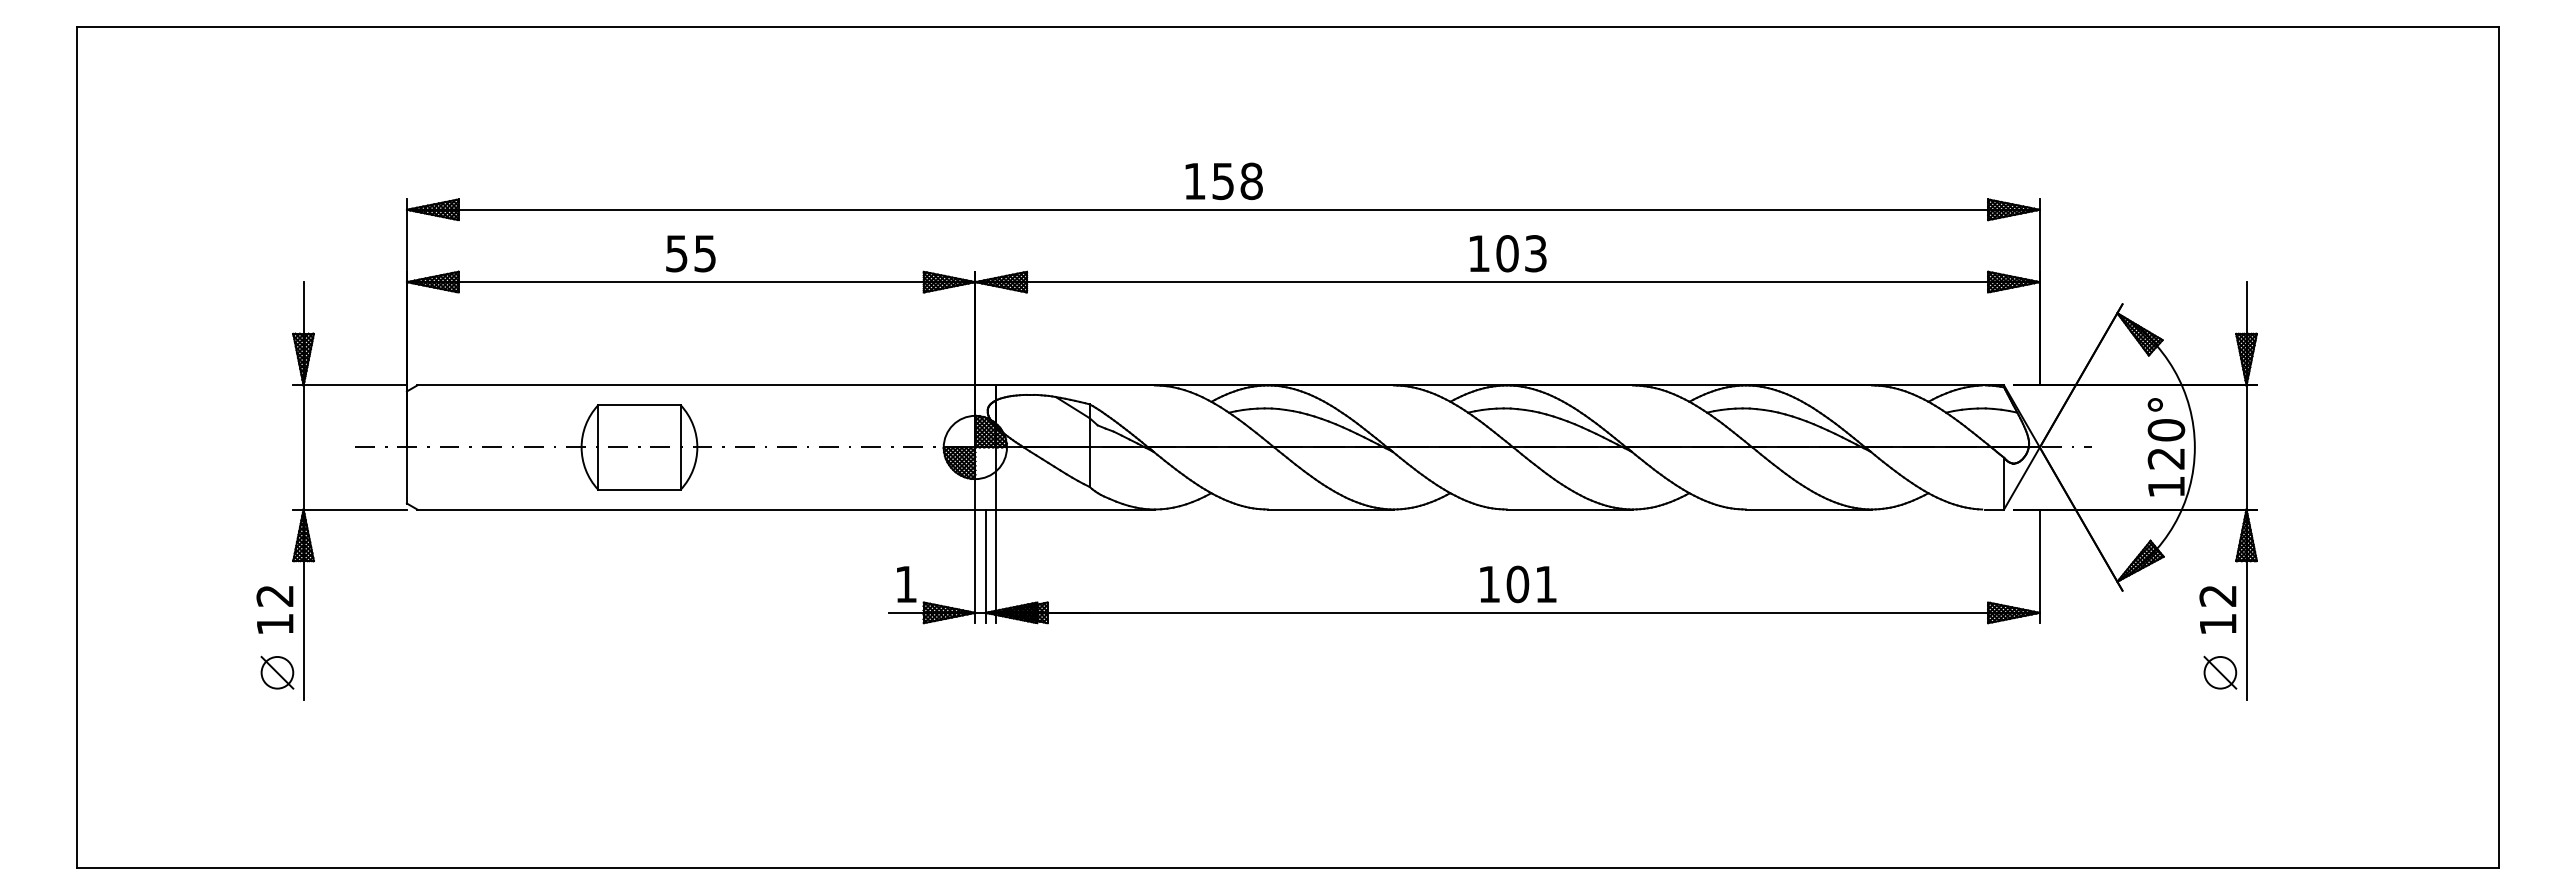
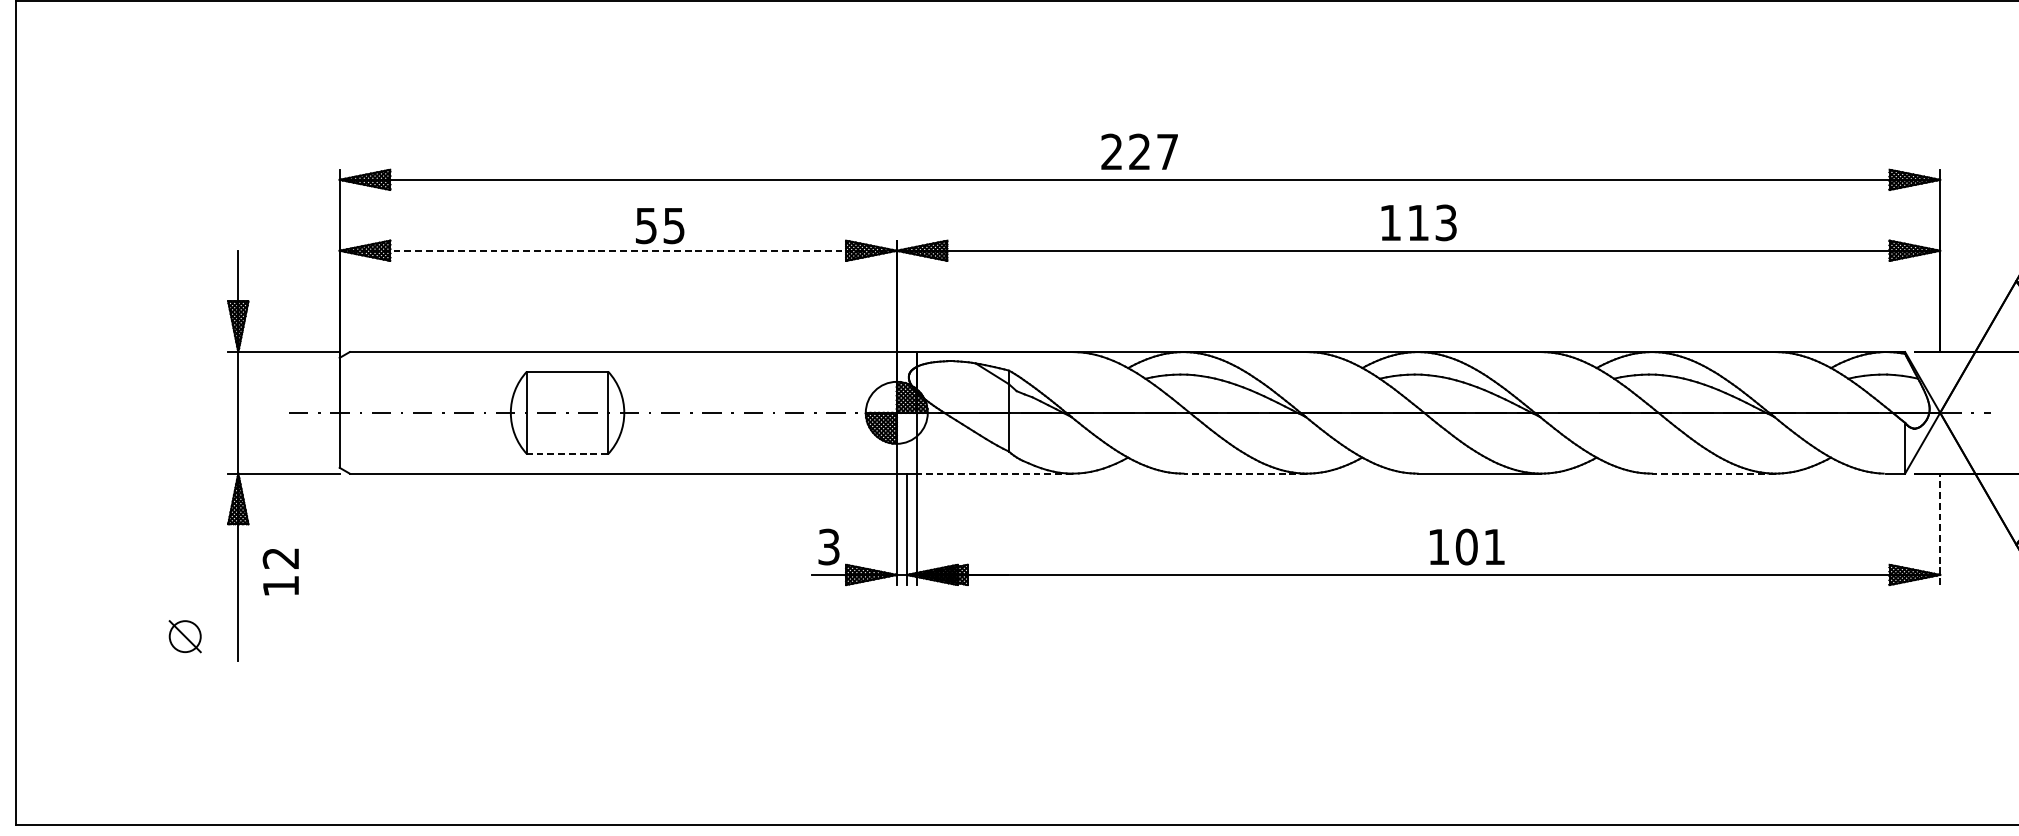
text: (1223, 181) -> (1140, 152), 158 -> 227
text: (690, 253) -> (659, 225), moved
text: (1507, 253) -> (1418, 222), 103 -> 113
line: (691, 282) -> (618, 251), solid -> dashed
line: (638, 489) -> (566, 454), solid -> dashed
line: (1074, 509) -> (993, 473), solid -> dashed
line: (1330, 509) -> (1244, 473), solid -> dashed
line: (1808, 509) -> (1713, 473), solid -> dashed
line: (2039, 566) -> (1939, 529), solid -> dashed
text: (905, 584) -> (828, 547), 1 -> 3
text: (1518, 584) -> (1467, 547), moved
text: (274, 609) -> (280, 571), moved
part: (277, 672) -> (185, 636), moved

